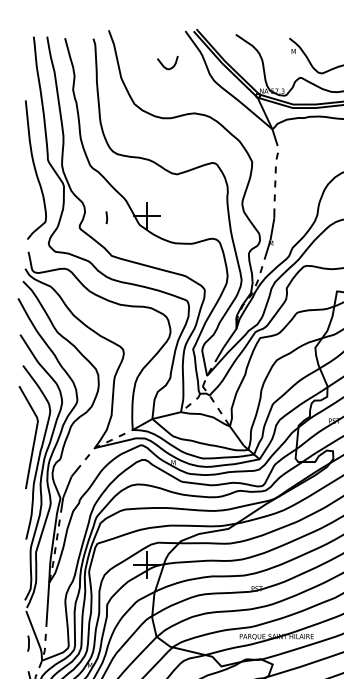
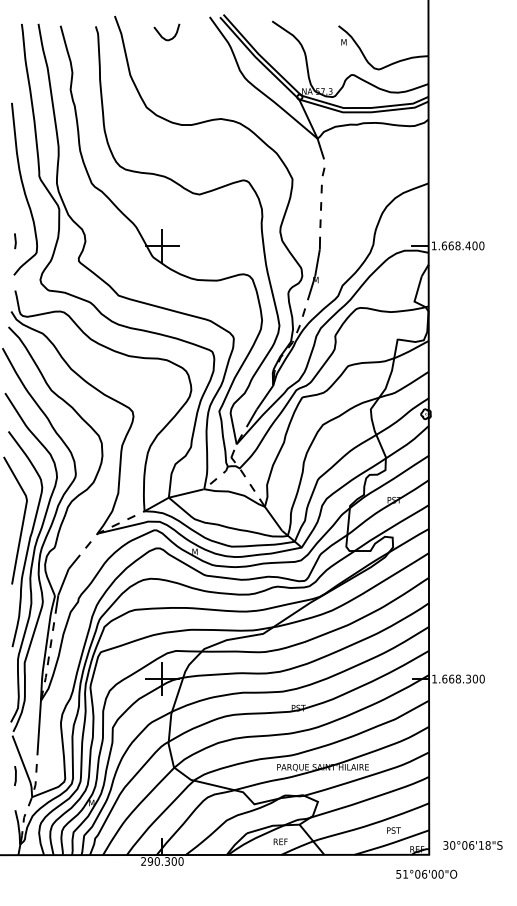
curve: (163, 64) -> (161, 34), moved
line: (106, 217) -> (15, 241), moved

